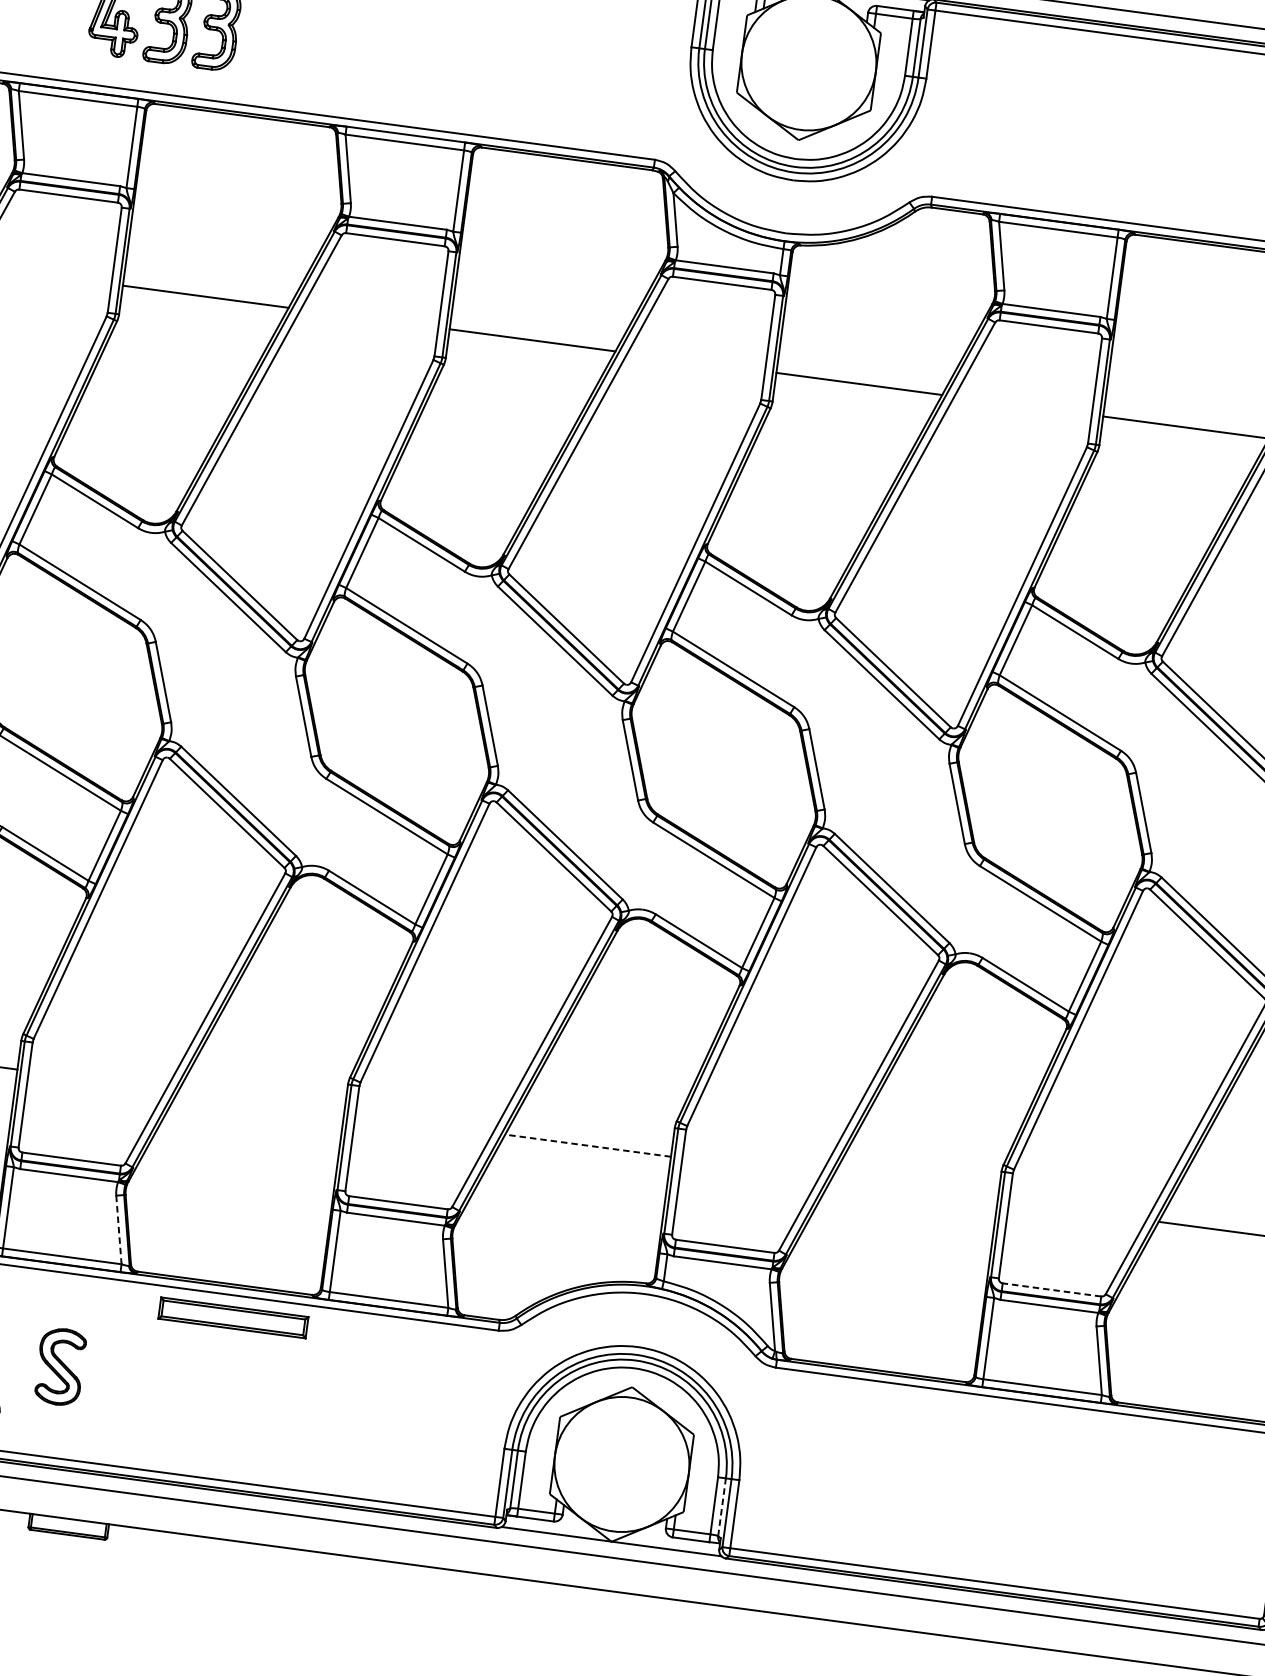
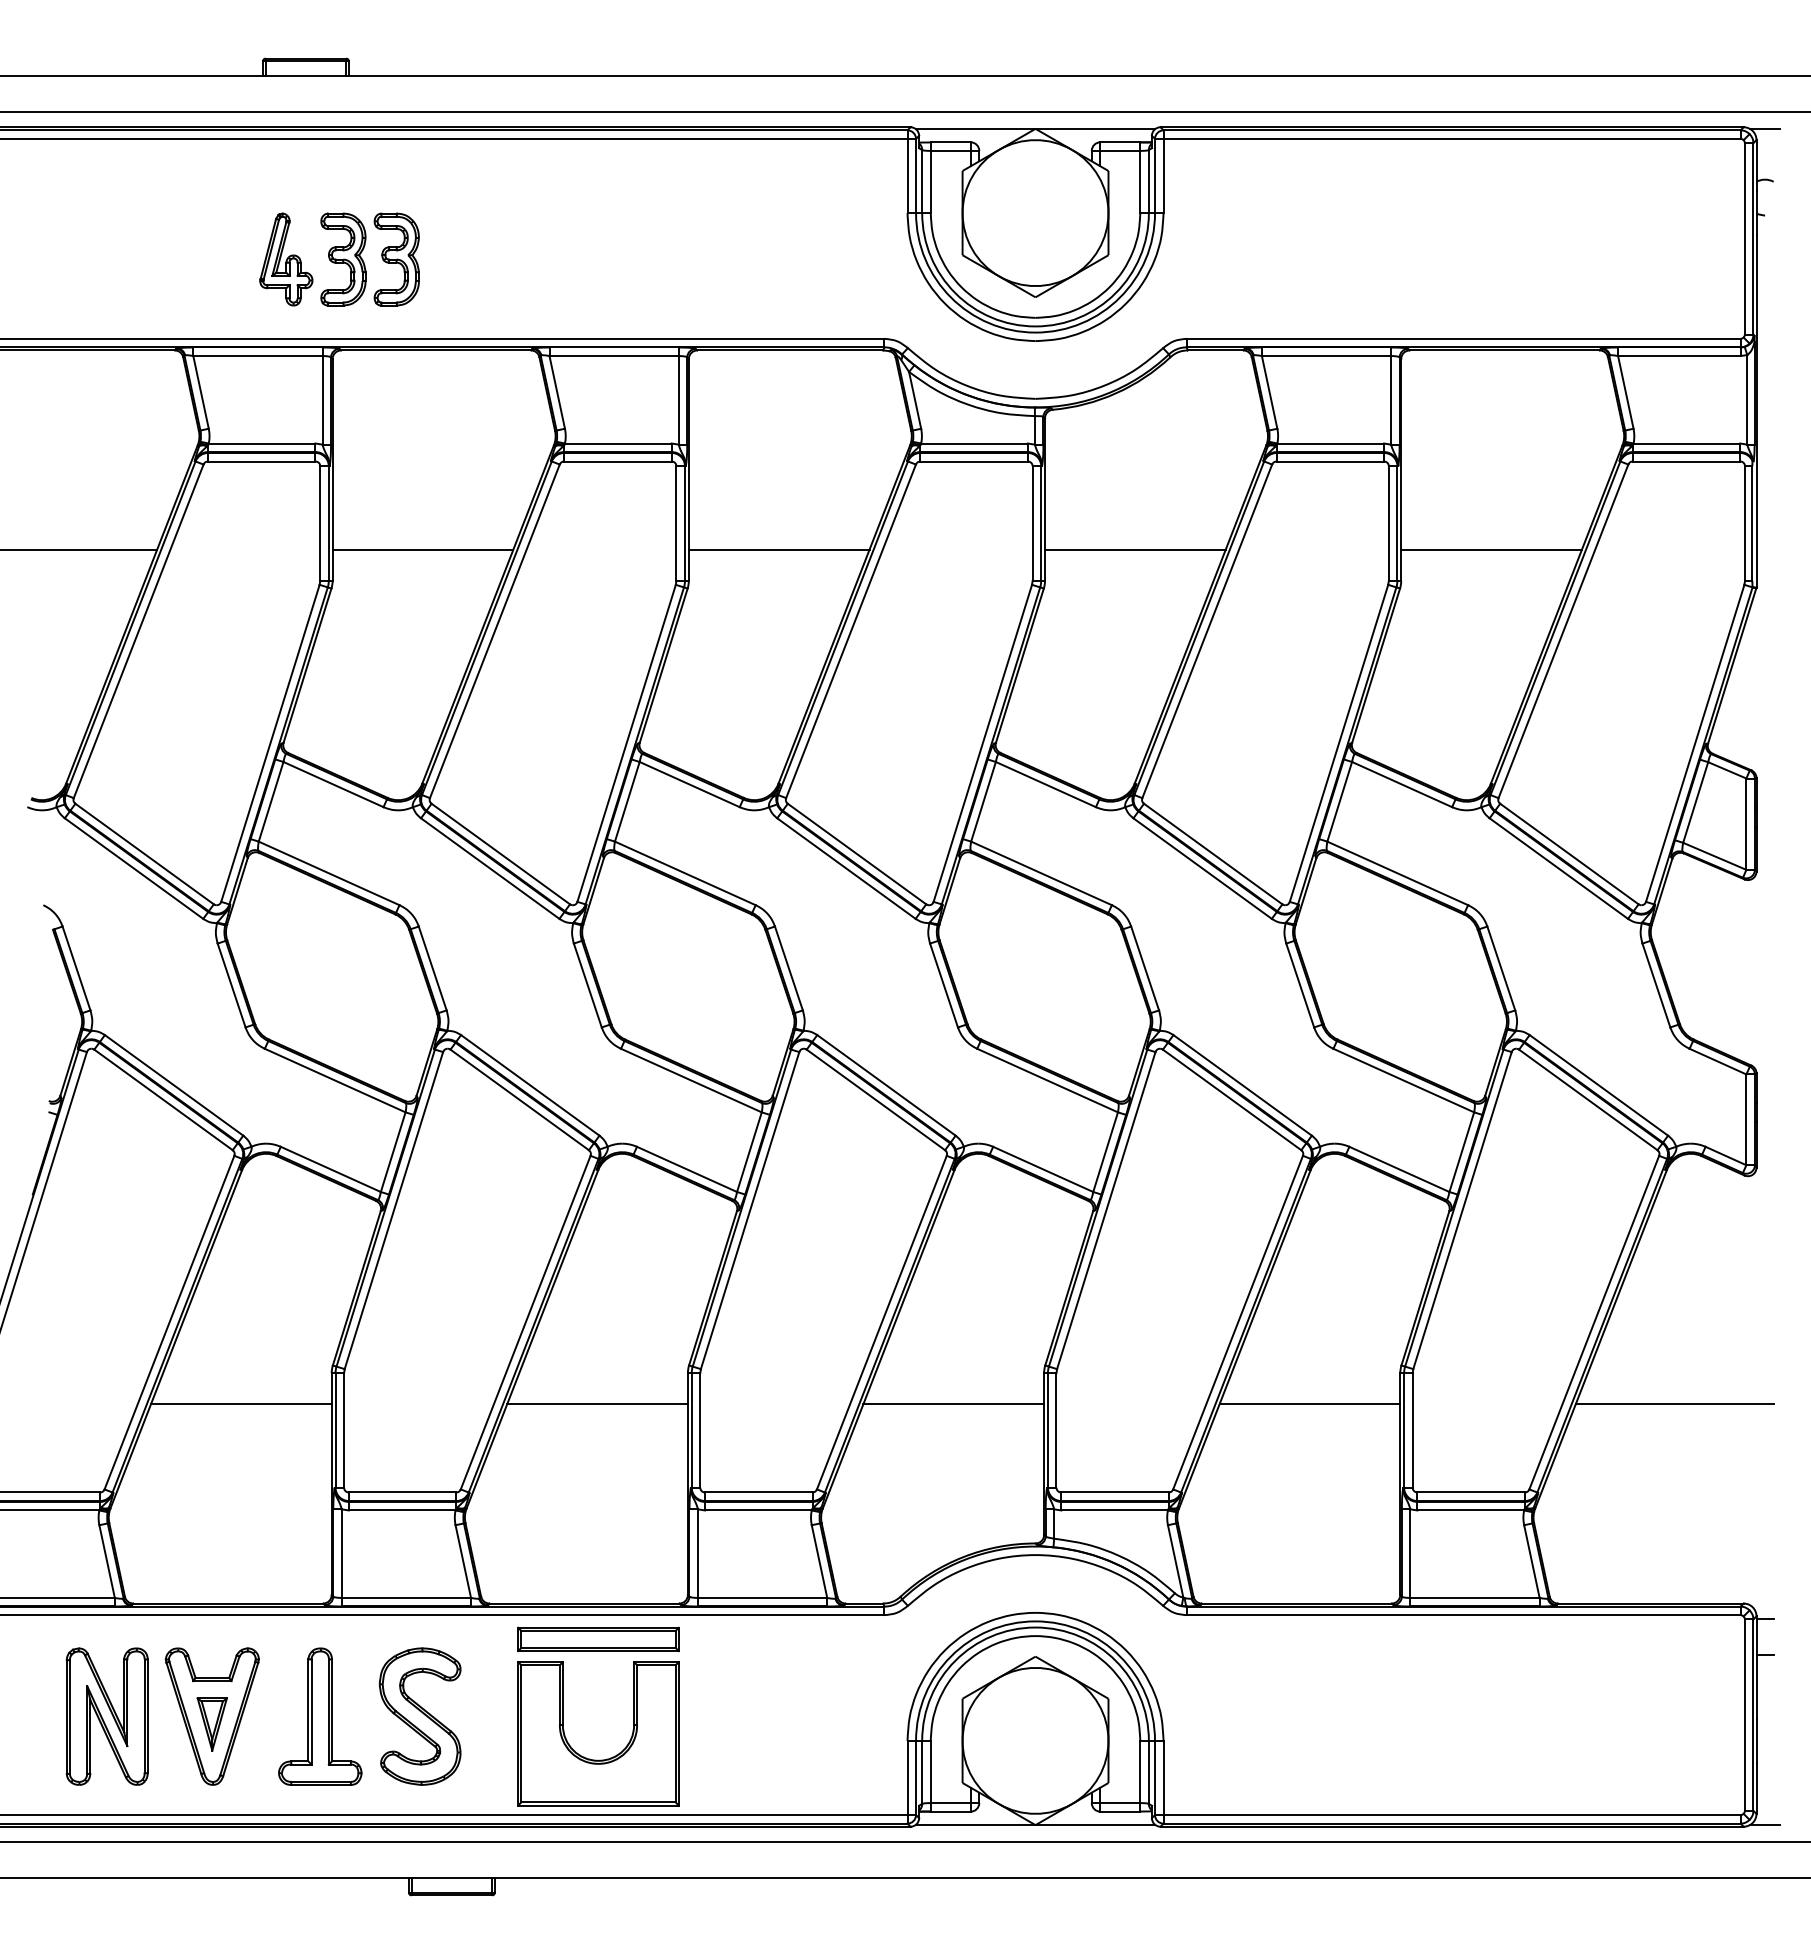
line: (261, 1102) -> (597, 1404), added
line: (587, 1145) -> (953, 1404), dashed -> solid
line: (914, 1189) -> (1309, 1404), added
line: (118, 1230) -> (463, 1562), dashed -> solid
line: (1052, 1290) -> (1471, 1492), dashed -> solid
part: (59, 1366) -> (419, 1716), size x1.67
part: (218, 1428) -> (598, 1759), added
line: (721, 1507) -> (1148, 1772), dashed -> solid

